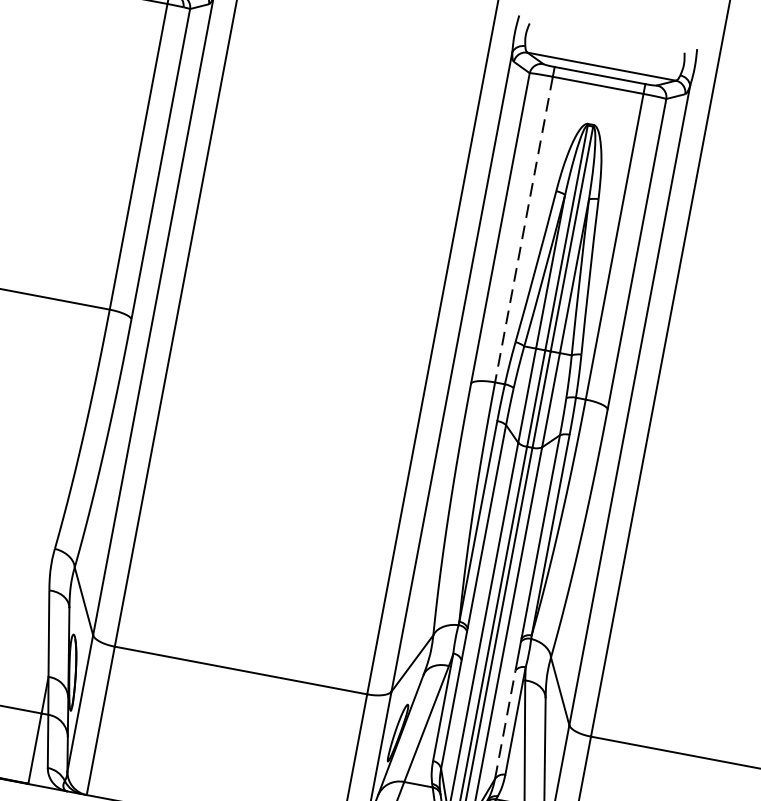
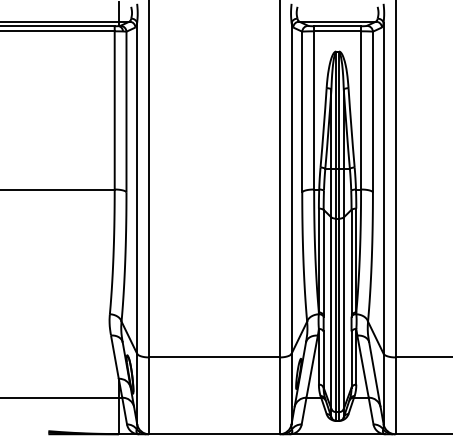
line: (524, 229) -> (314, 110), dashed -> solid
line: (505, 724) -> (351, 359), dashed -> solid

